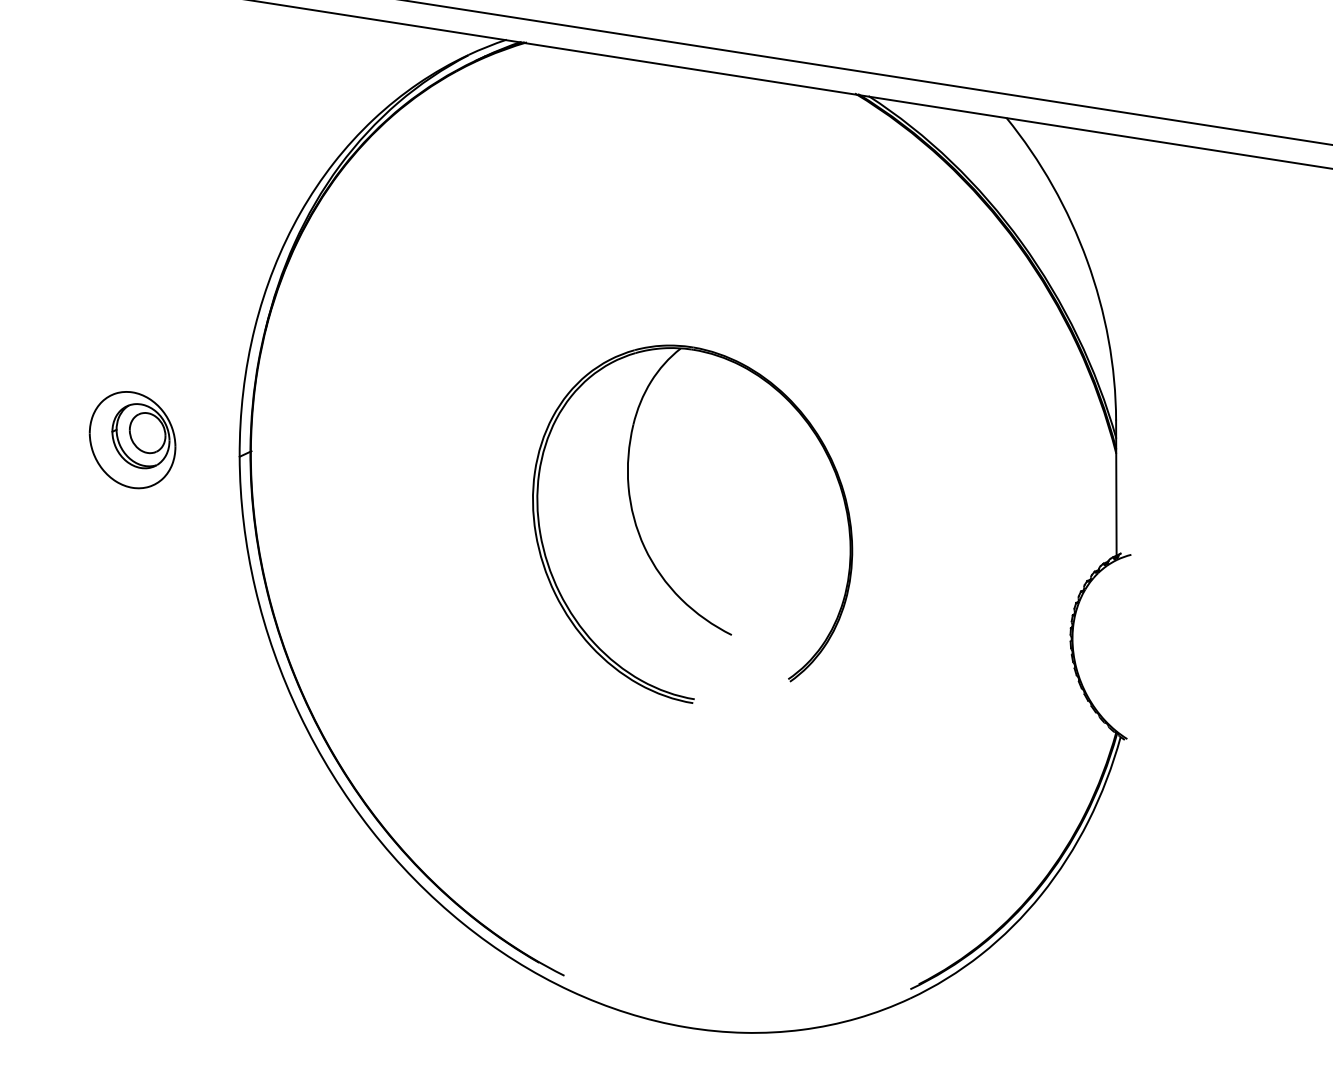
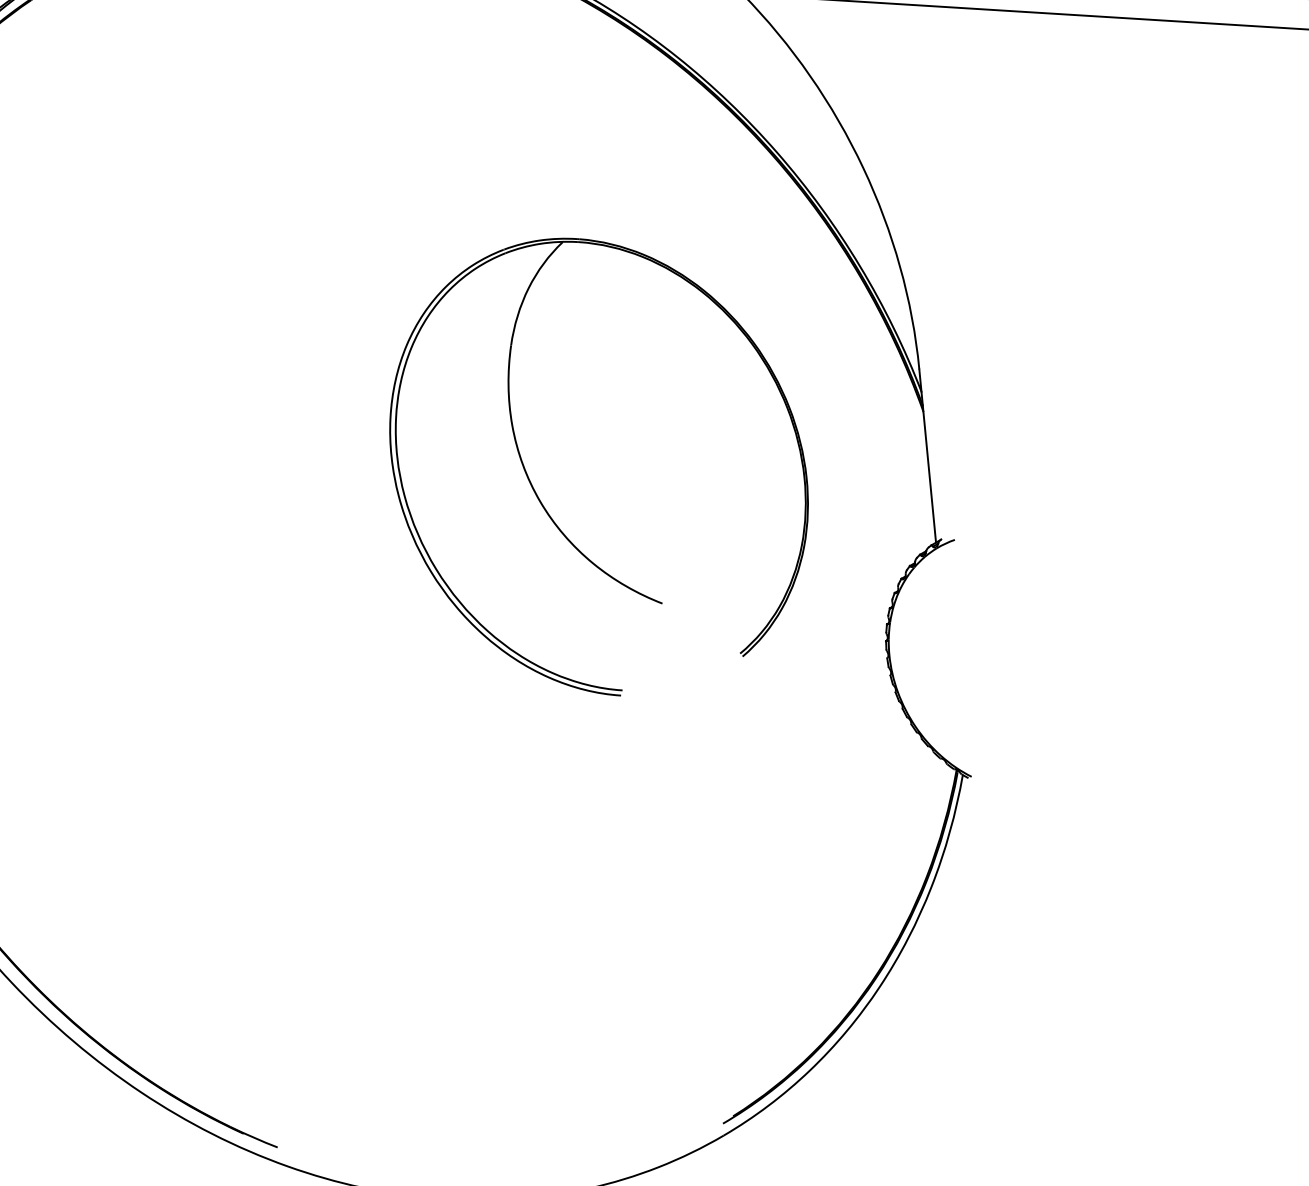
part: (645, 546) -> (541, 500), moved

